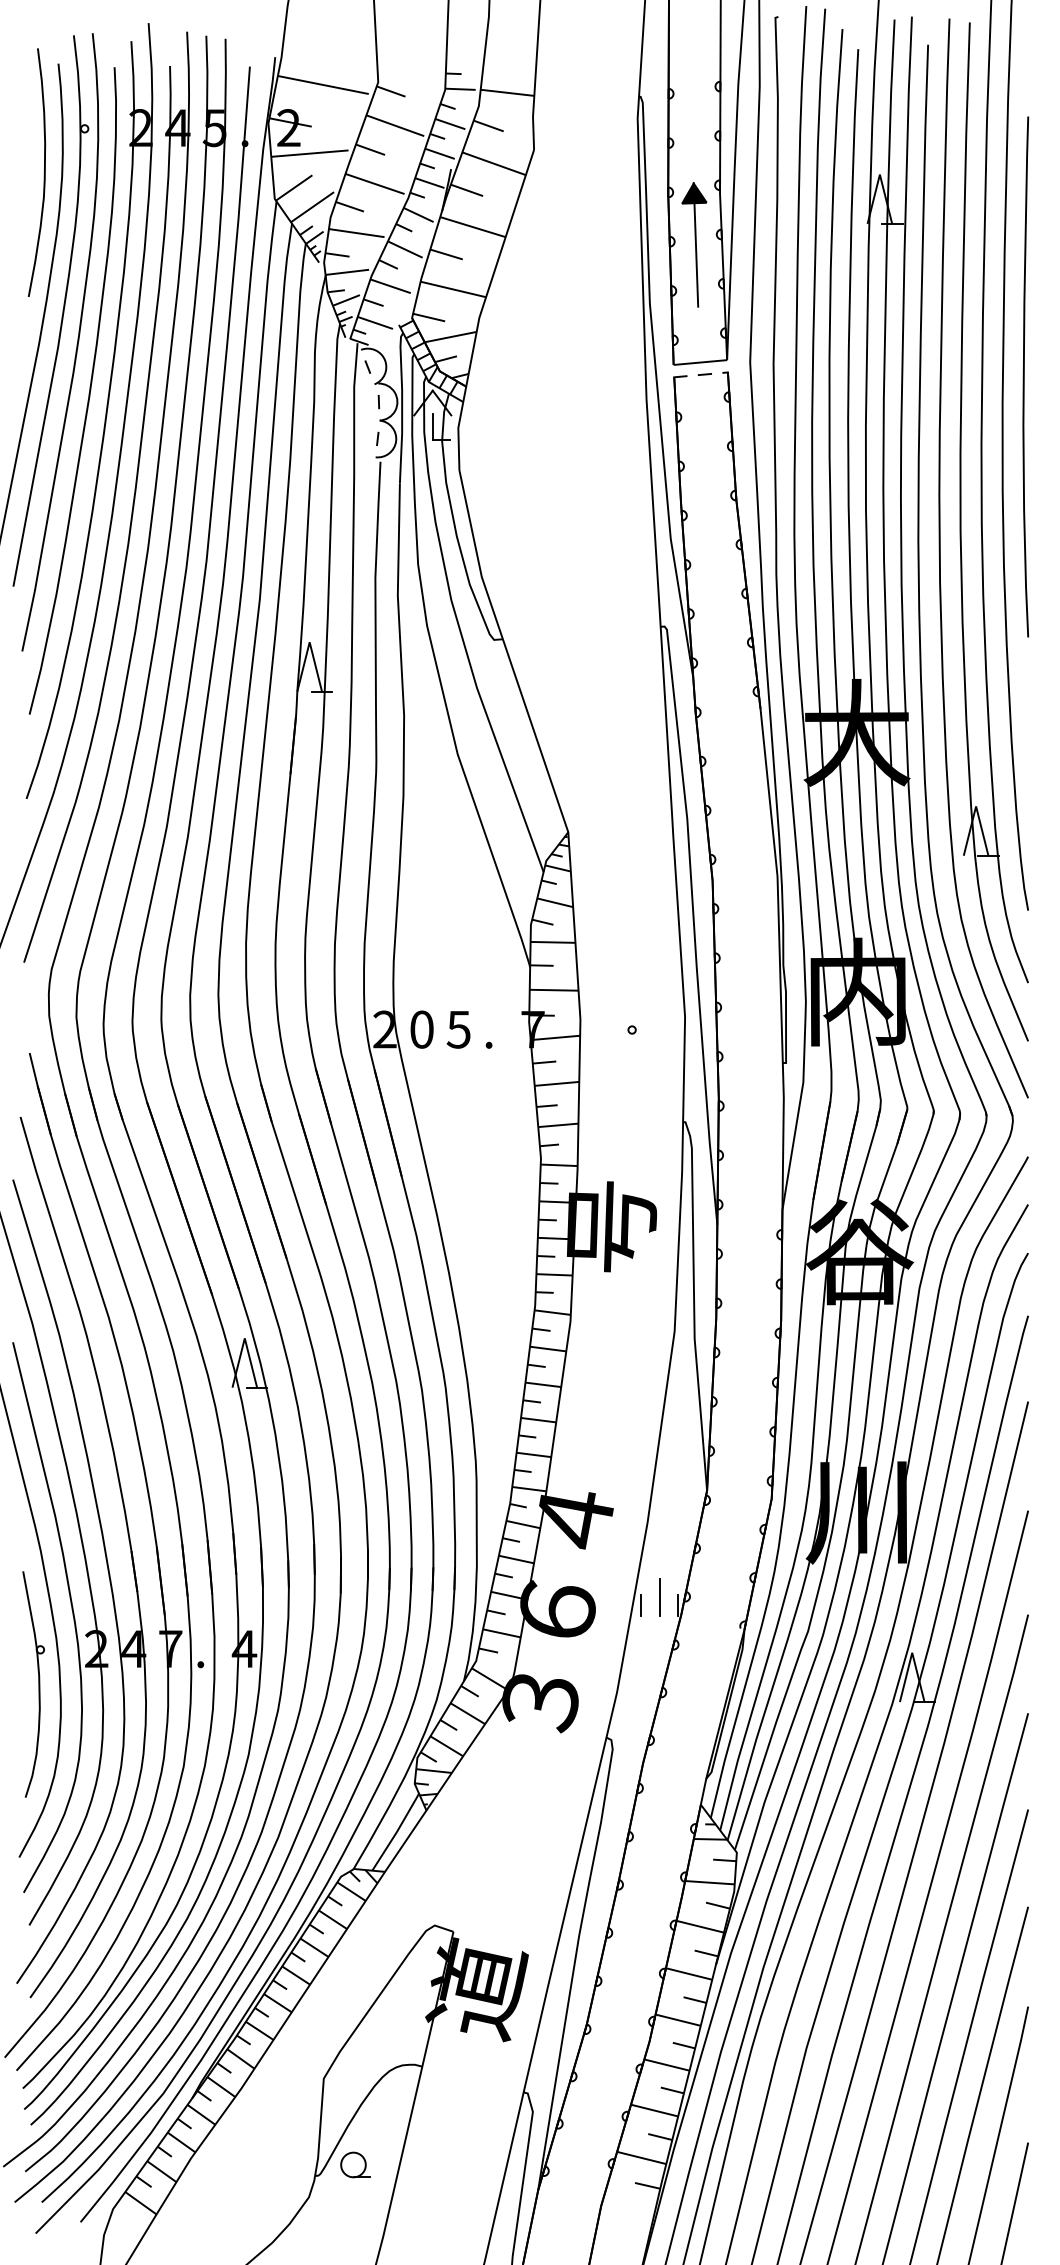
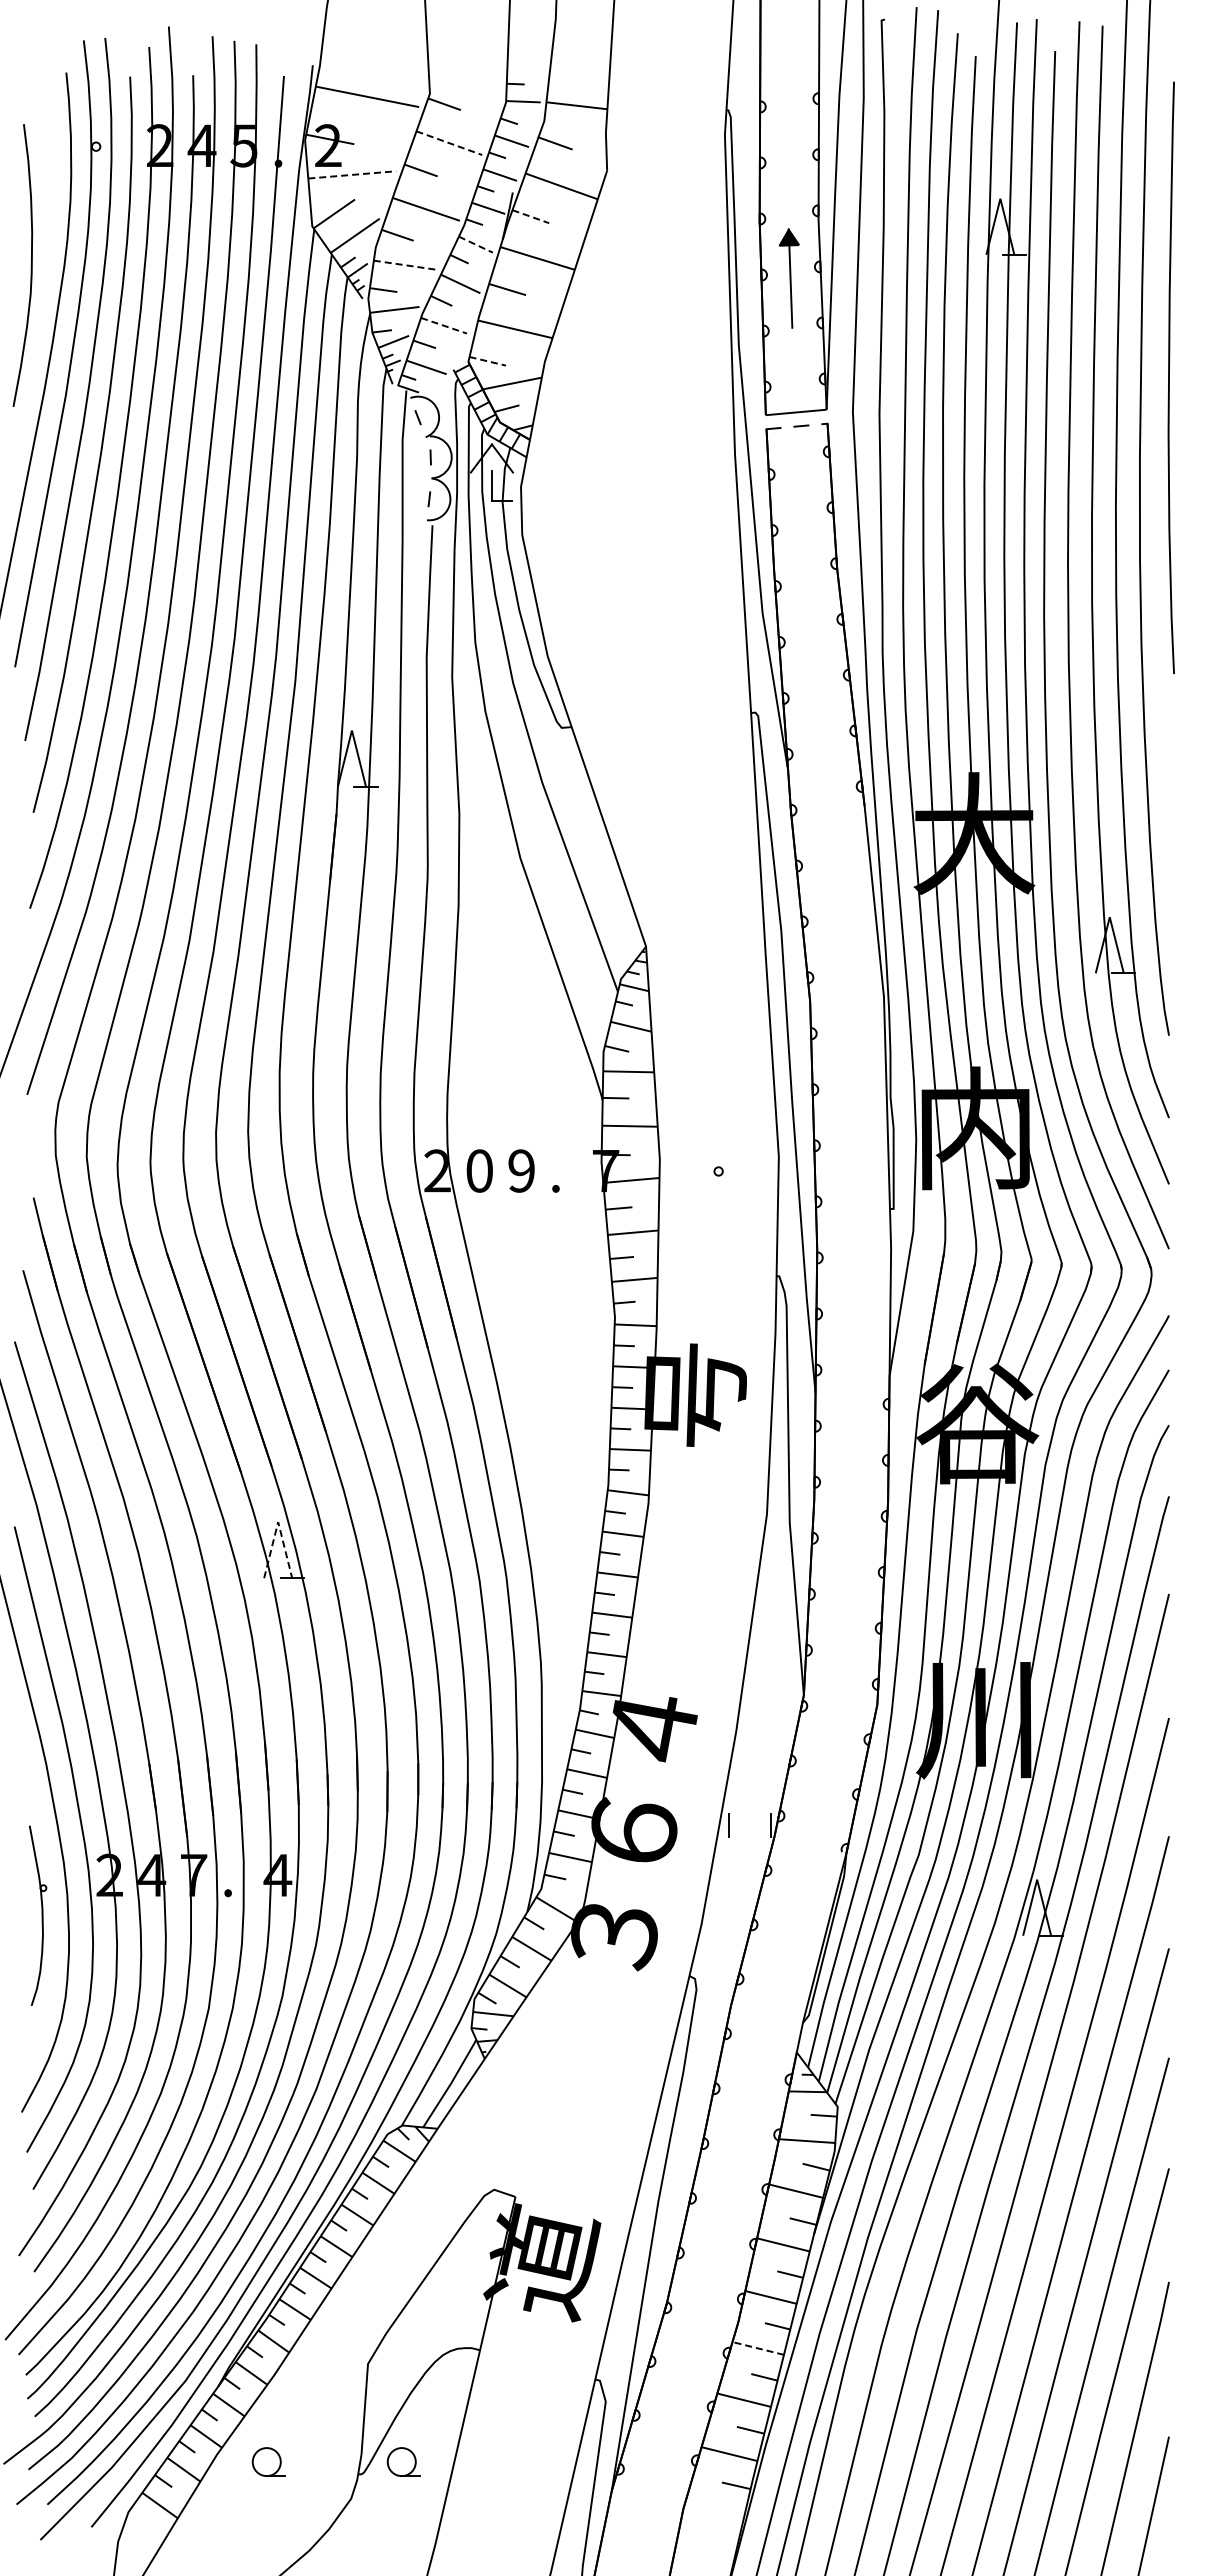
line: (395, 126) -> (449, 143), solid -> dashed
line: (310, 153) -> (352, 174), solid -> dashed
curve: (43, 172) -> (30, 265), moved
line: (467, 190) -> (531, 216), solid -> dashed
line: (418, 214) -> (475, 244), solid -> dashed
line: (356, 233) -> (405, 265), solid -> dashed
part: (693, 244) -> (788, 278), size x0.7
line: (391, 286) -> (444, 325), solid -> dashed
line: (428, 317) -> (487, 361), solid -> dashed
curve: (1024, 376) -> (1169, 377), moved
text: (457, 1029) -> (520, 1170), 5 -> 9
line: (245, 1338) -> (278, 1522), solid -> dashed
line: (660, 1597) -> (750, 1816), removed
part: (33, 1684) -> (37, 1915), size x0.7
line: (667, 2065) -> (758, 2348), solid -> dashed
part: (236, 2164) -> (268, 2461), added

